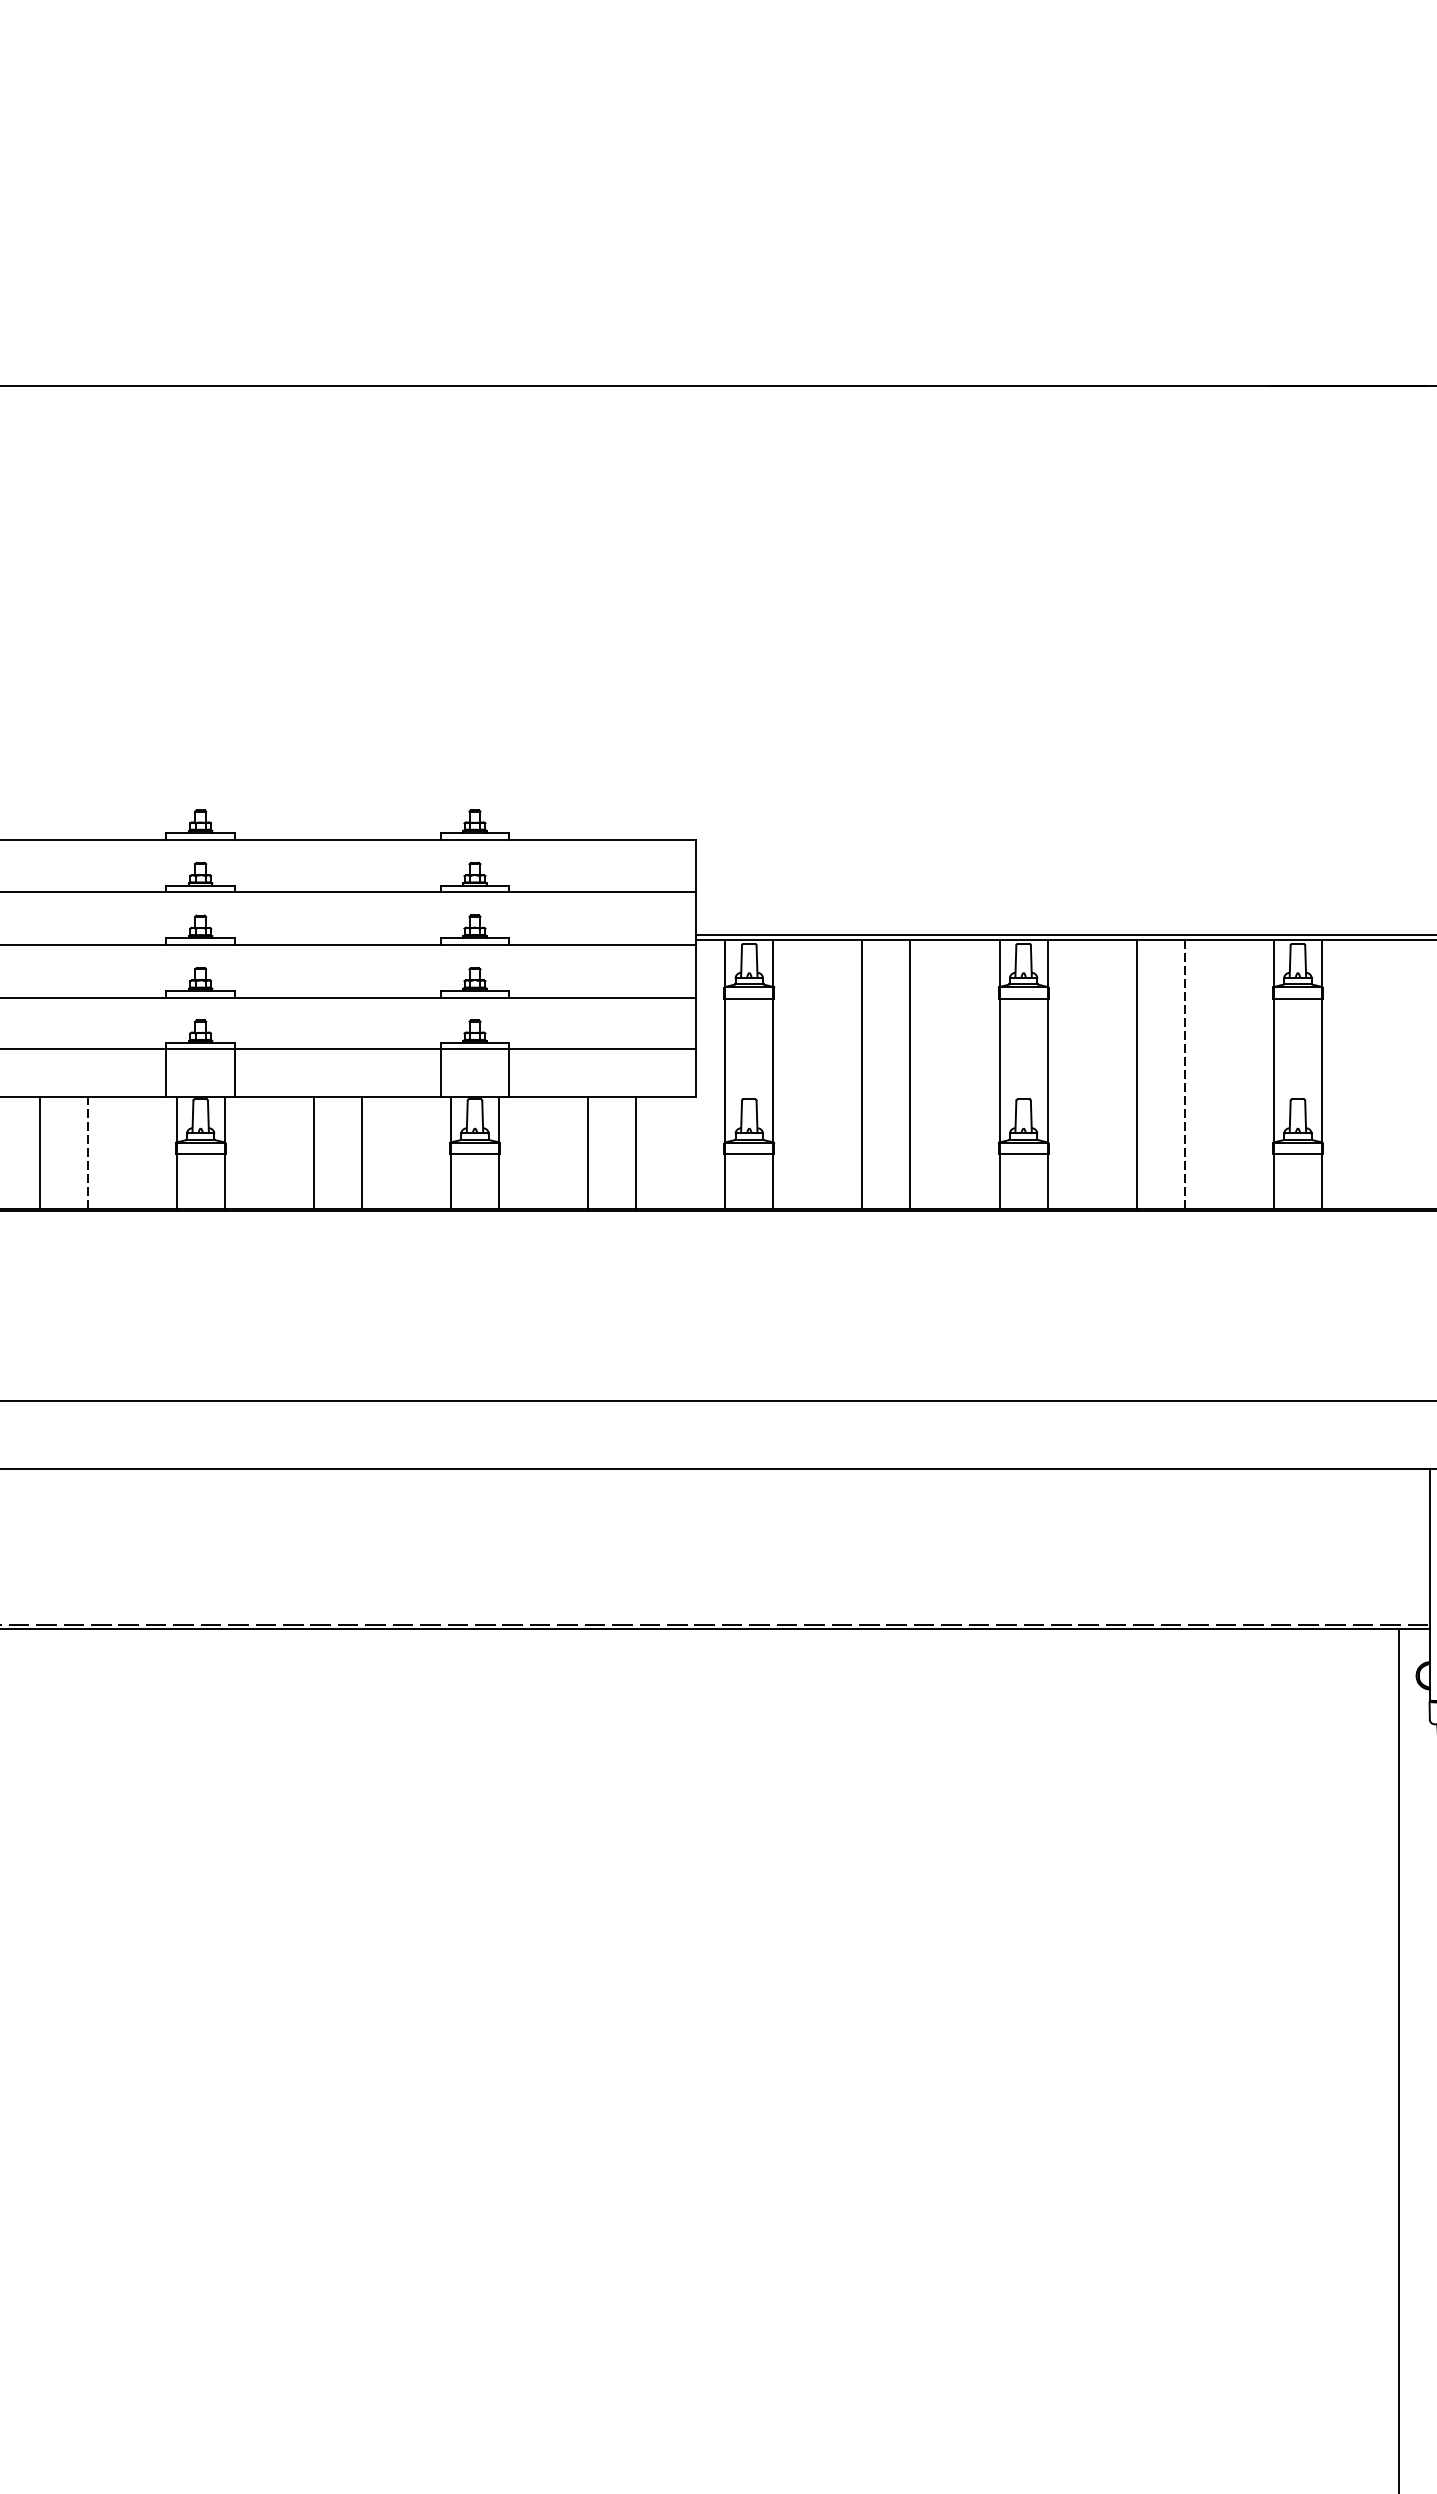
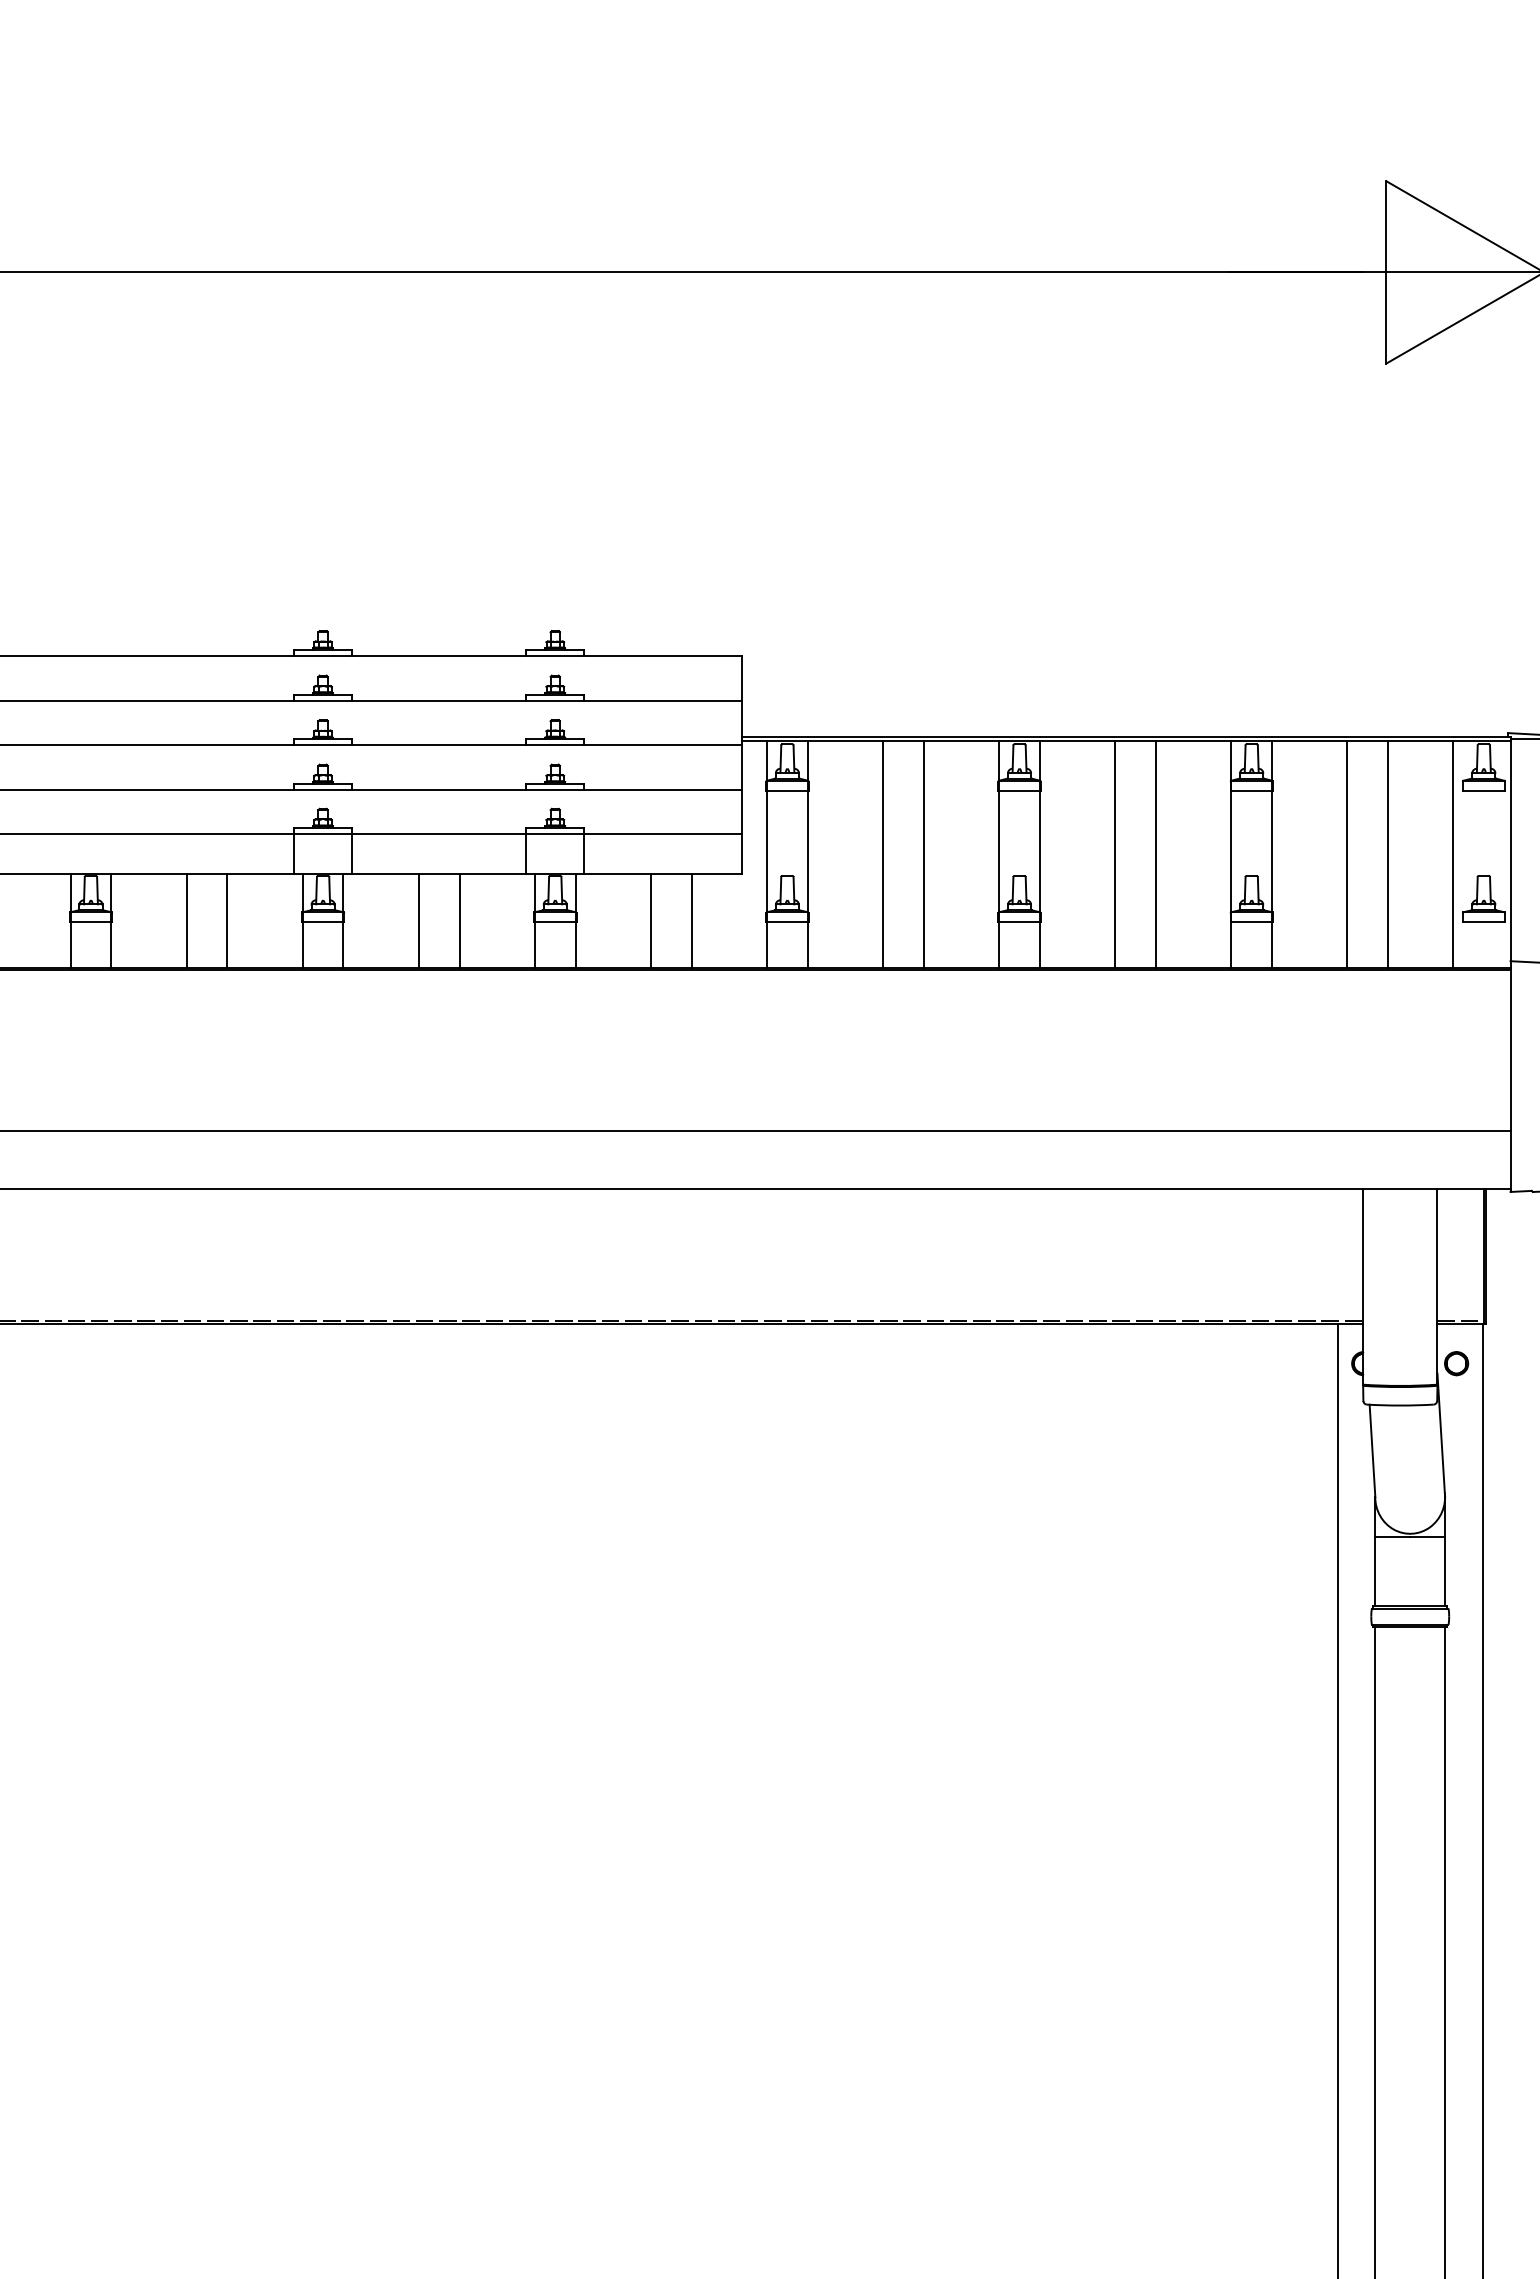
line: (1184, 1074) -> (1155, 854), dashed -> solid
line: (1411, 1074) -> (1347, 854), added
line: (87, 1152) -> (227, 920), dashed -> solid

